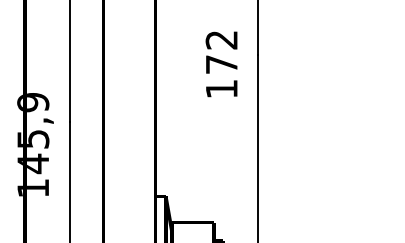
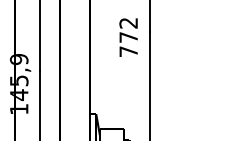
text: (221, 88) -> (128, 51), 172 -> 772

